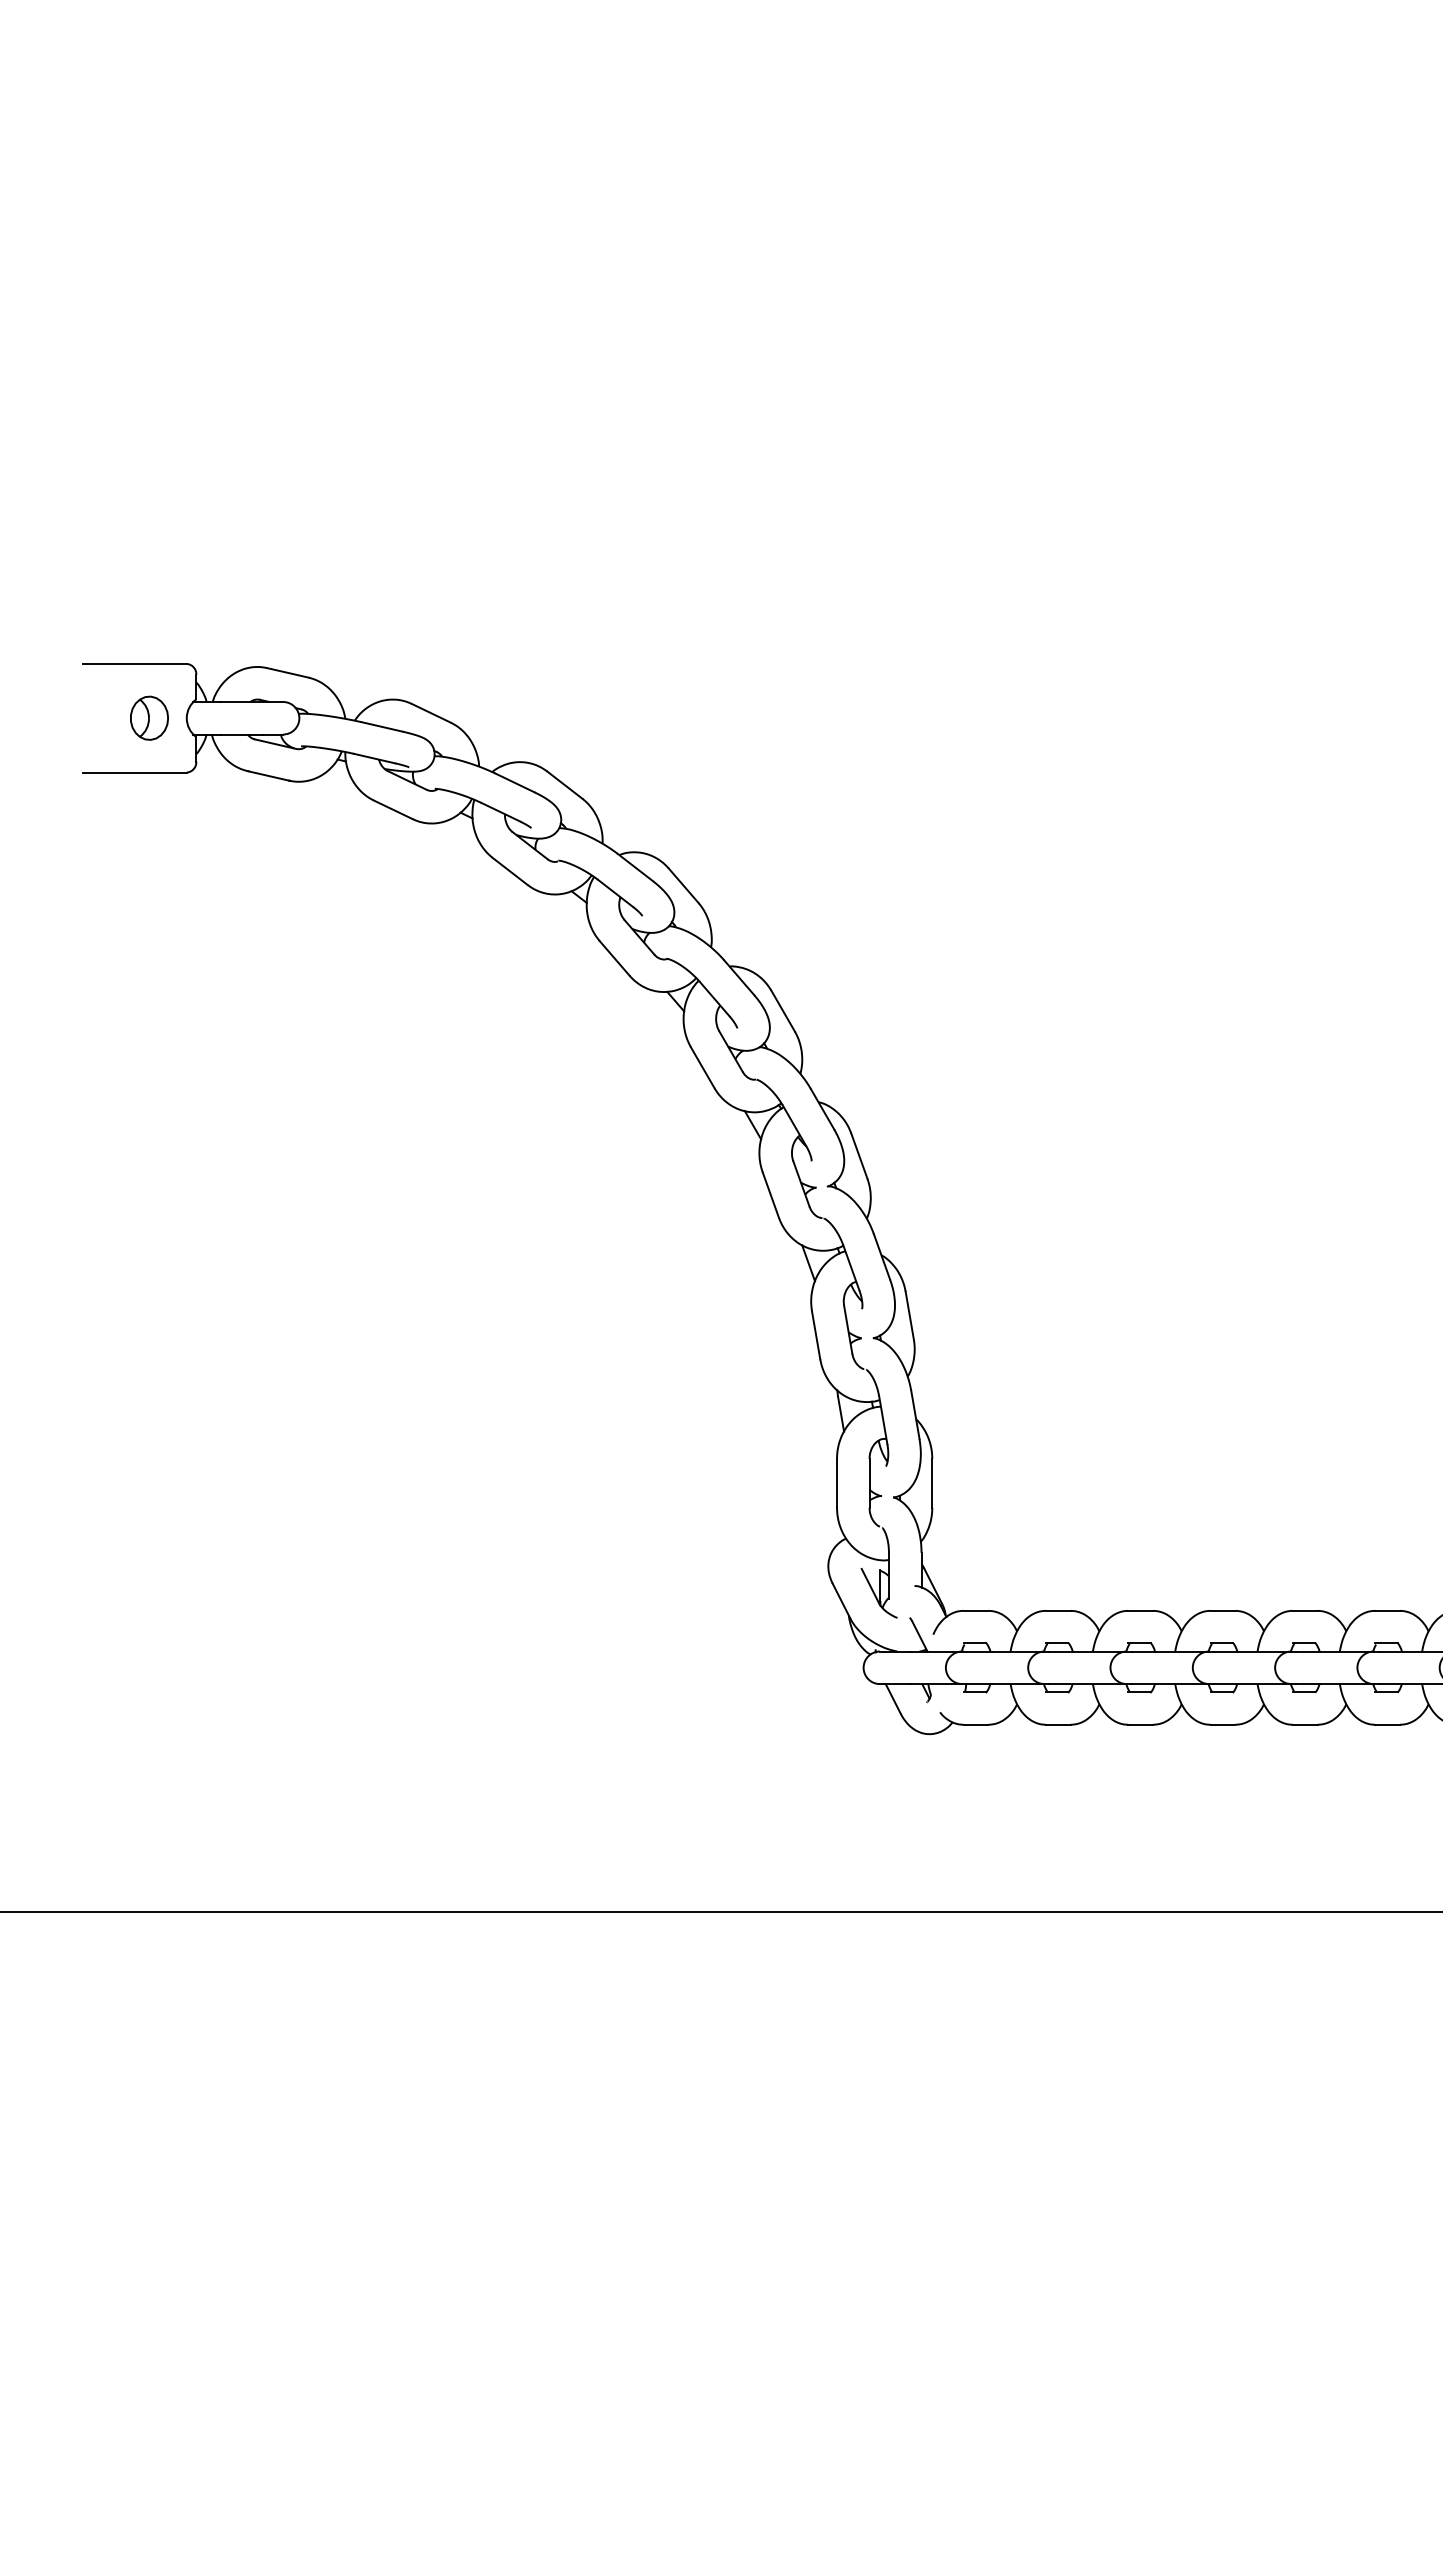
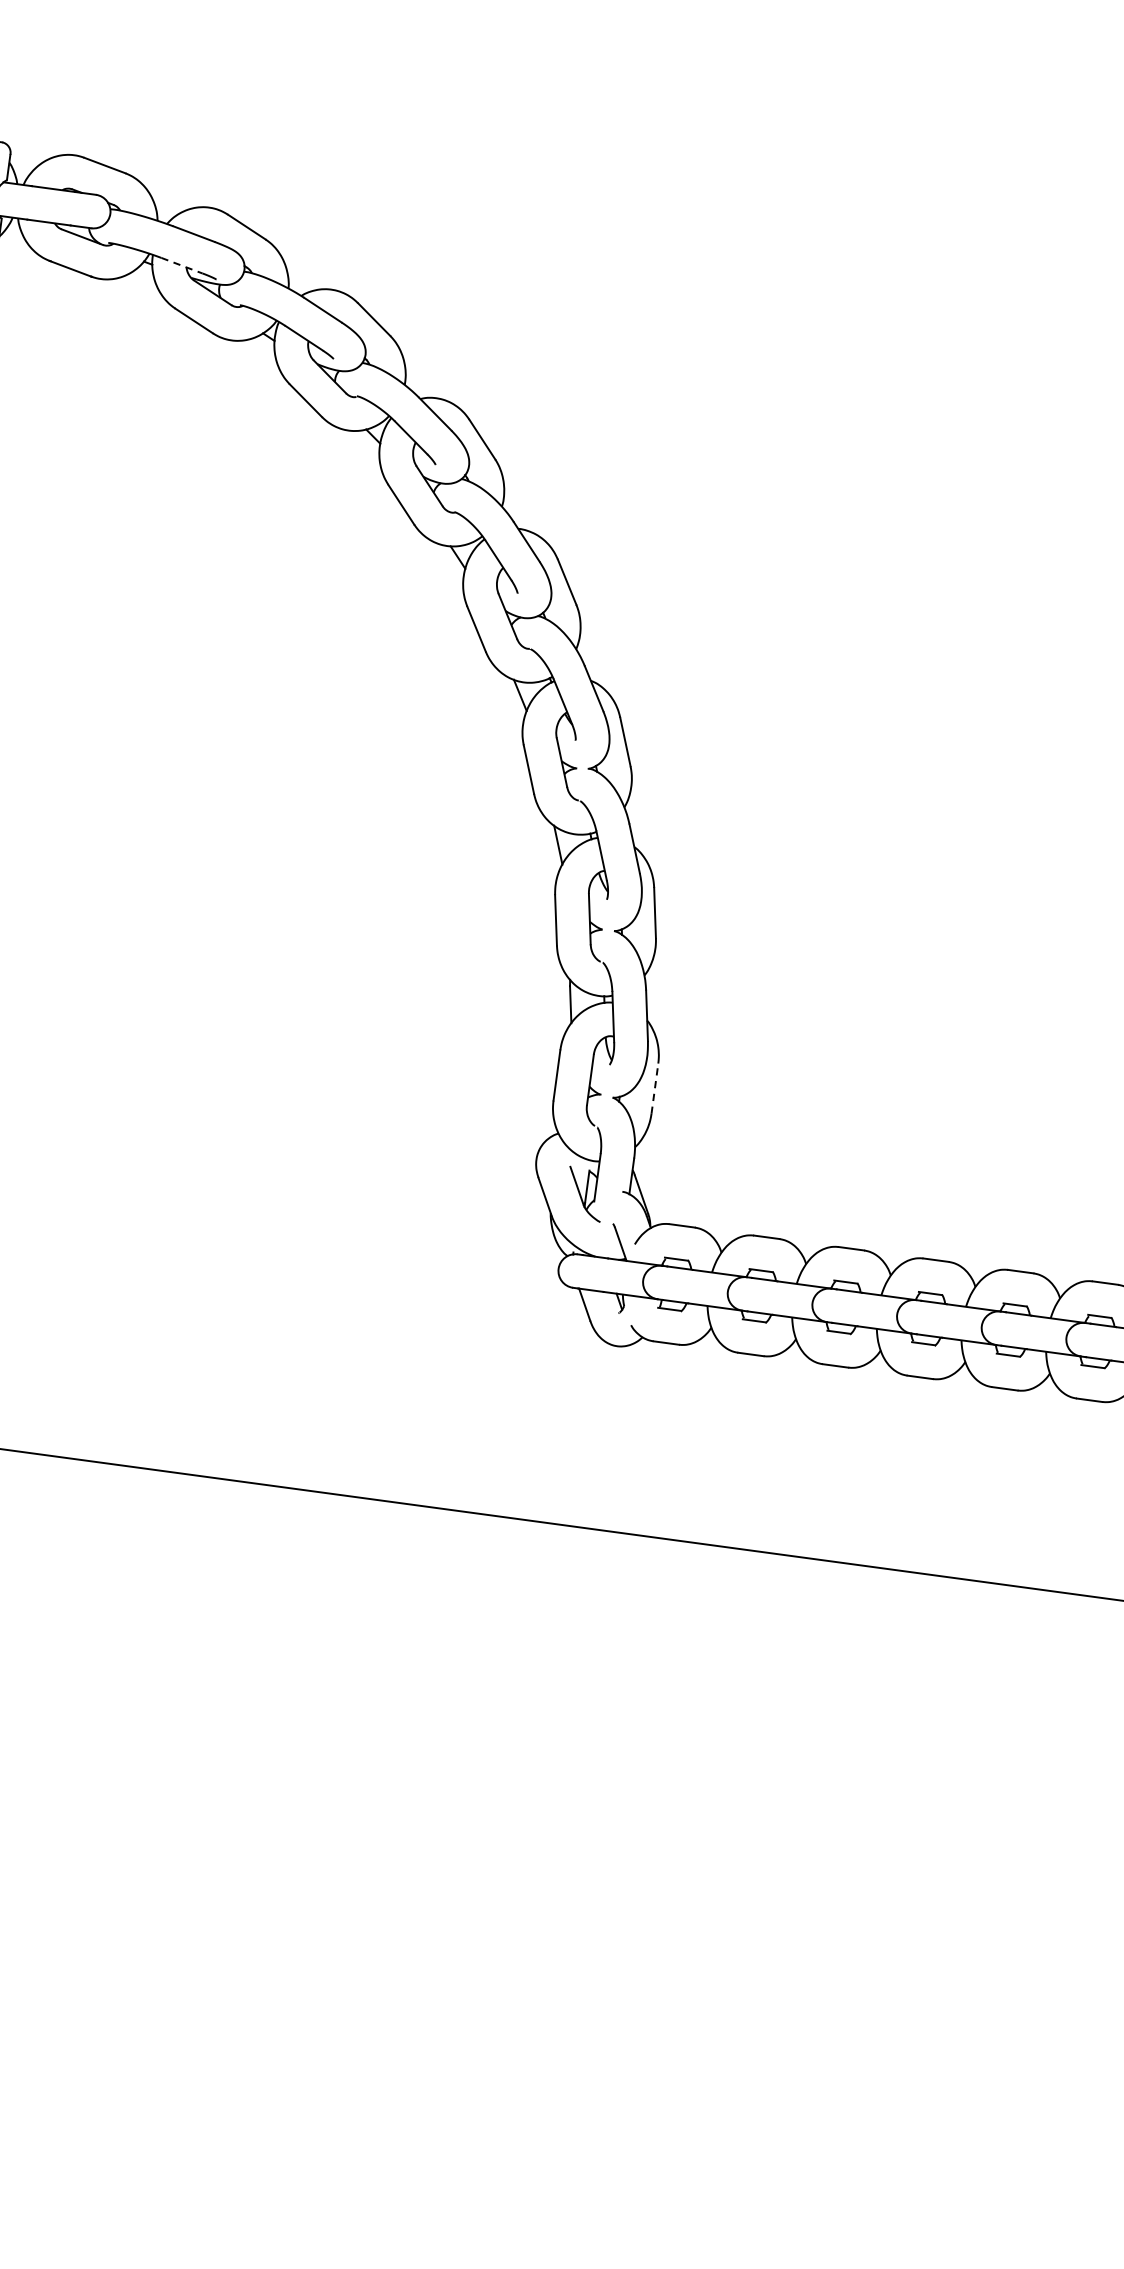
line: (374, 758) -> (182, 265), solid -> dashed
line: (932, 1482) -> (655, 1087), solid -> dashed

